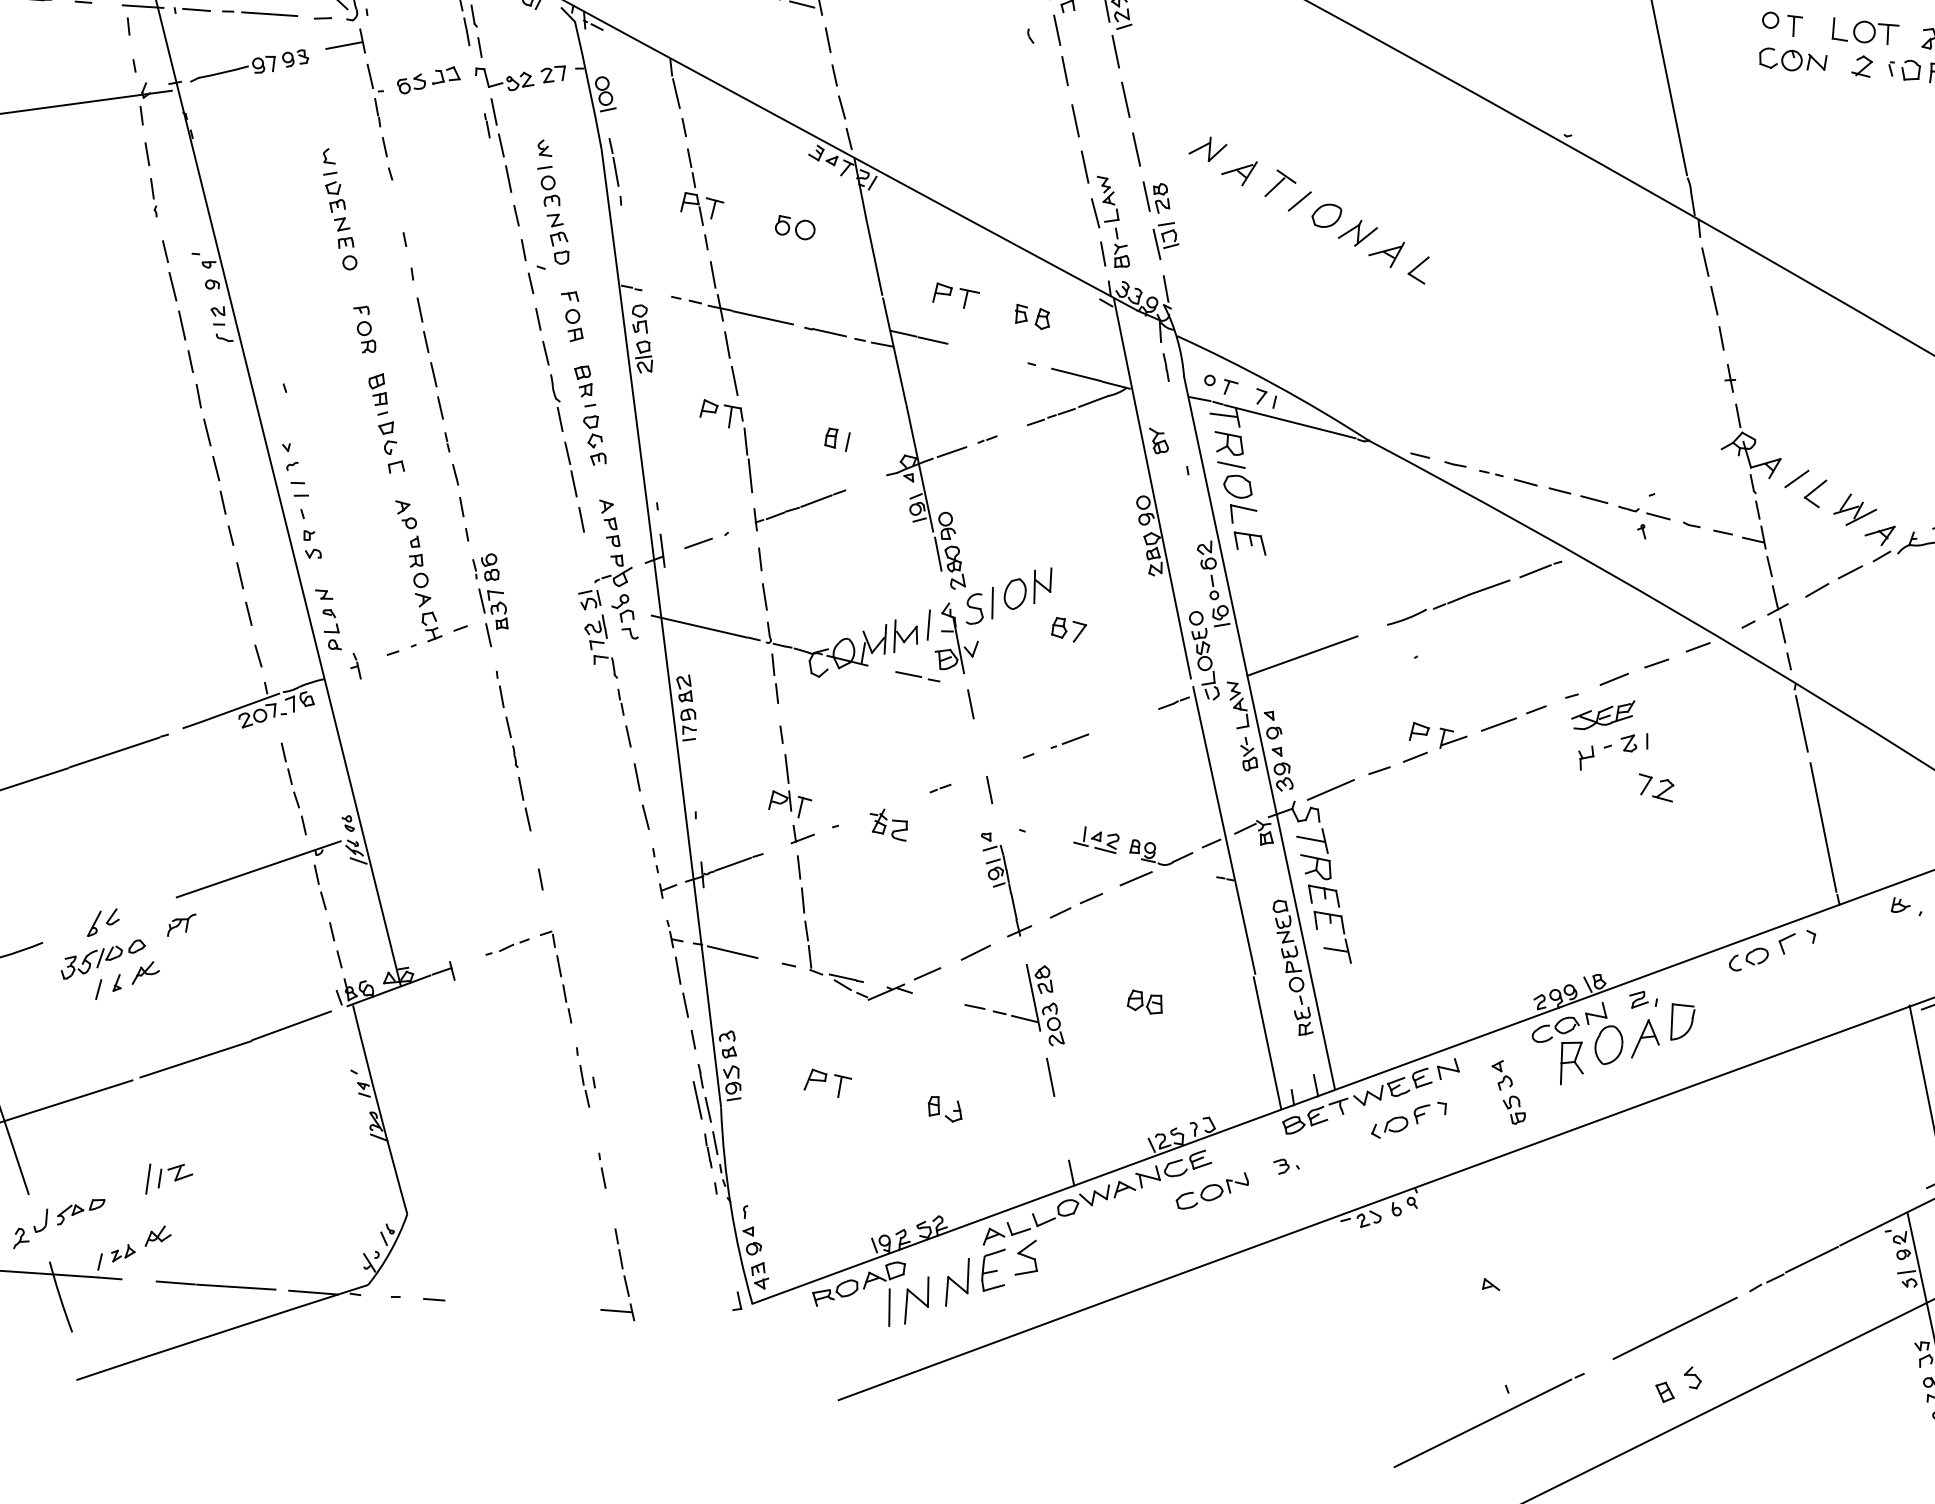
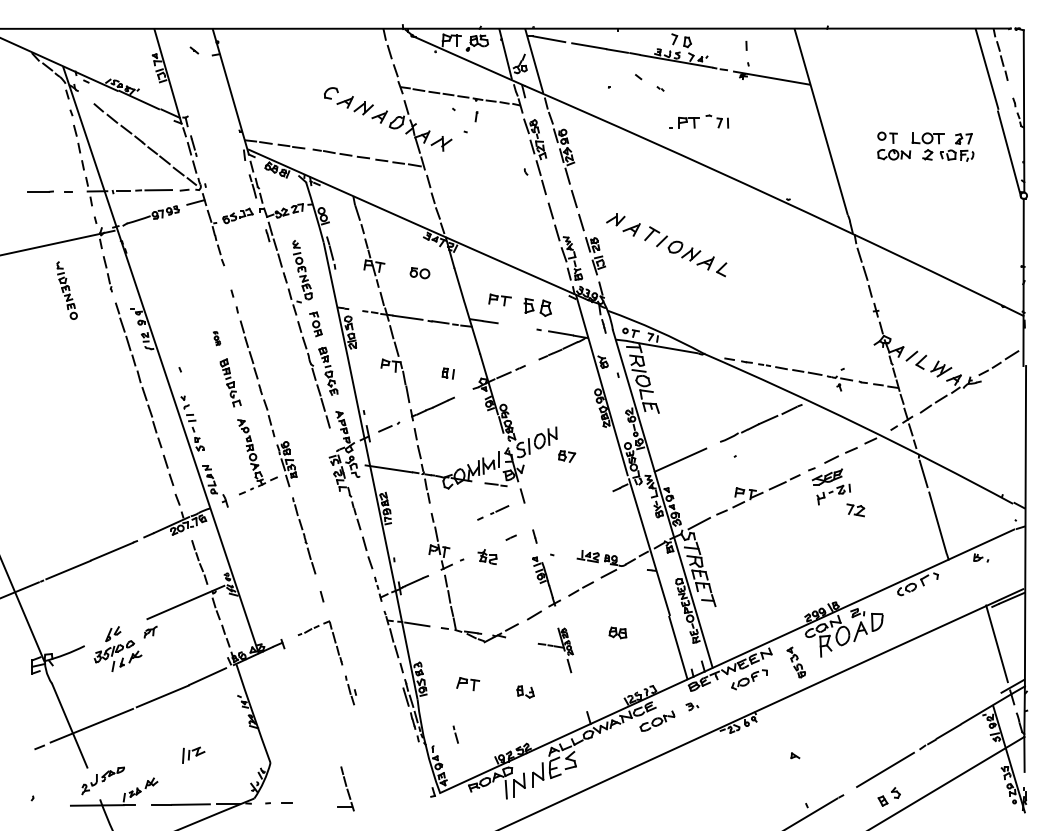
part: (338, 209) -> (66, 290), moved
part: (1032, 315) -> (537, 306), size x1.6
part: (364, 329) -> (216, 338), size x0.6
part: (1056, 745) -> (493, 512), moved
part: (1013, 1028) -> (555, 650), size x0.7
line: (601, 1170) -> (455, 734), moved
part: (169, 1177) -> (193, 754), moved
part: (620, 1273) -> (345, 788), moved

